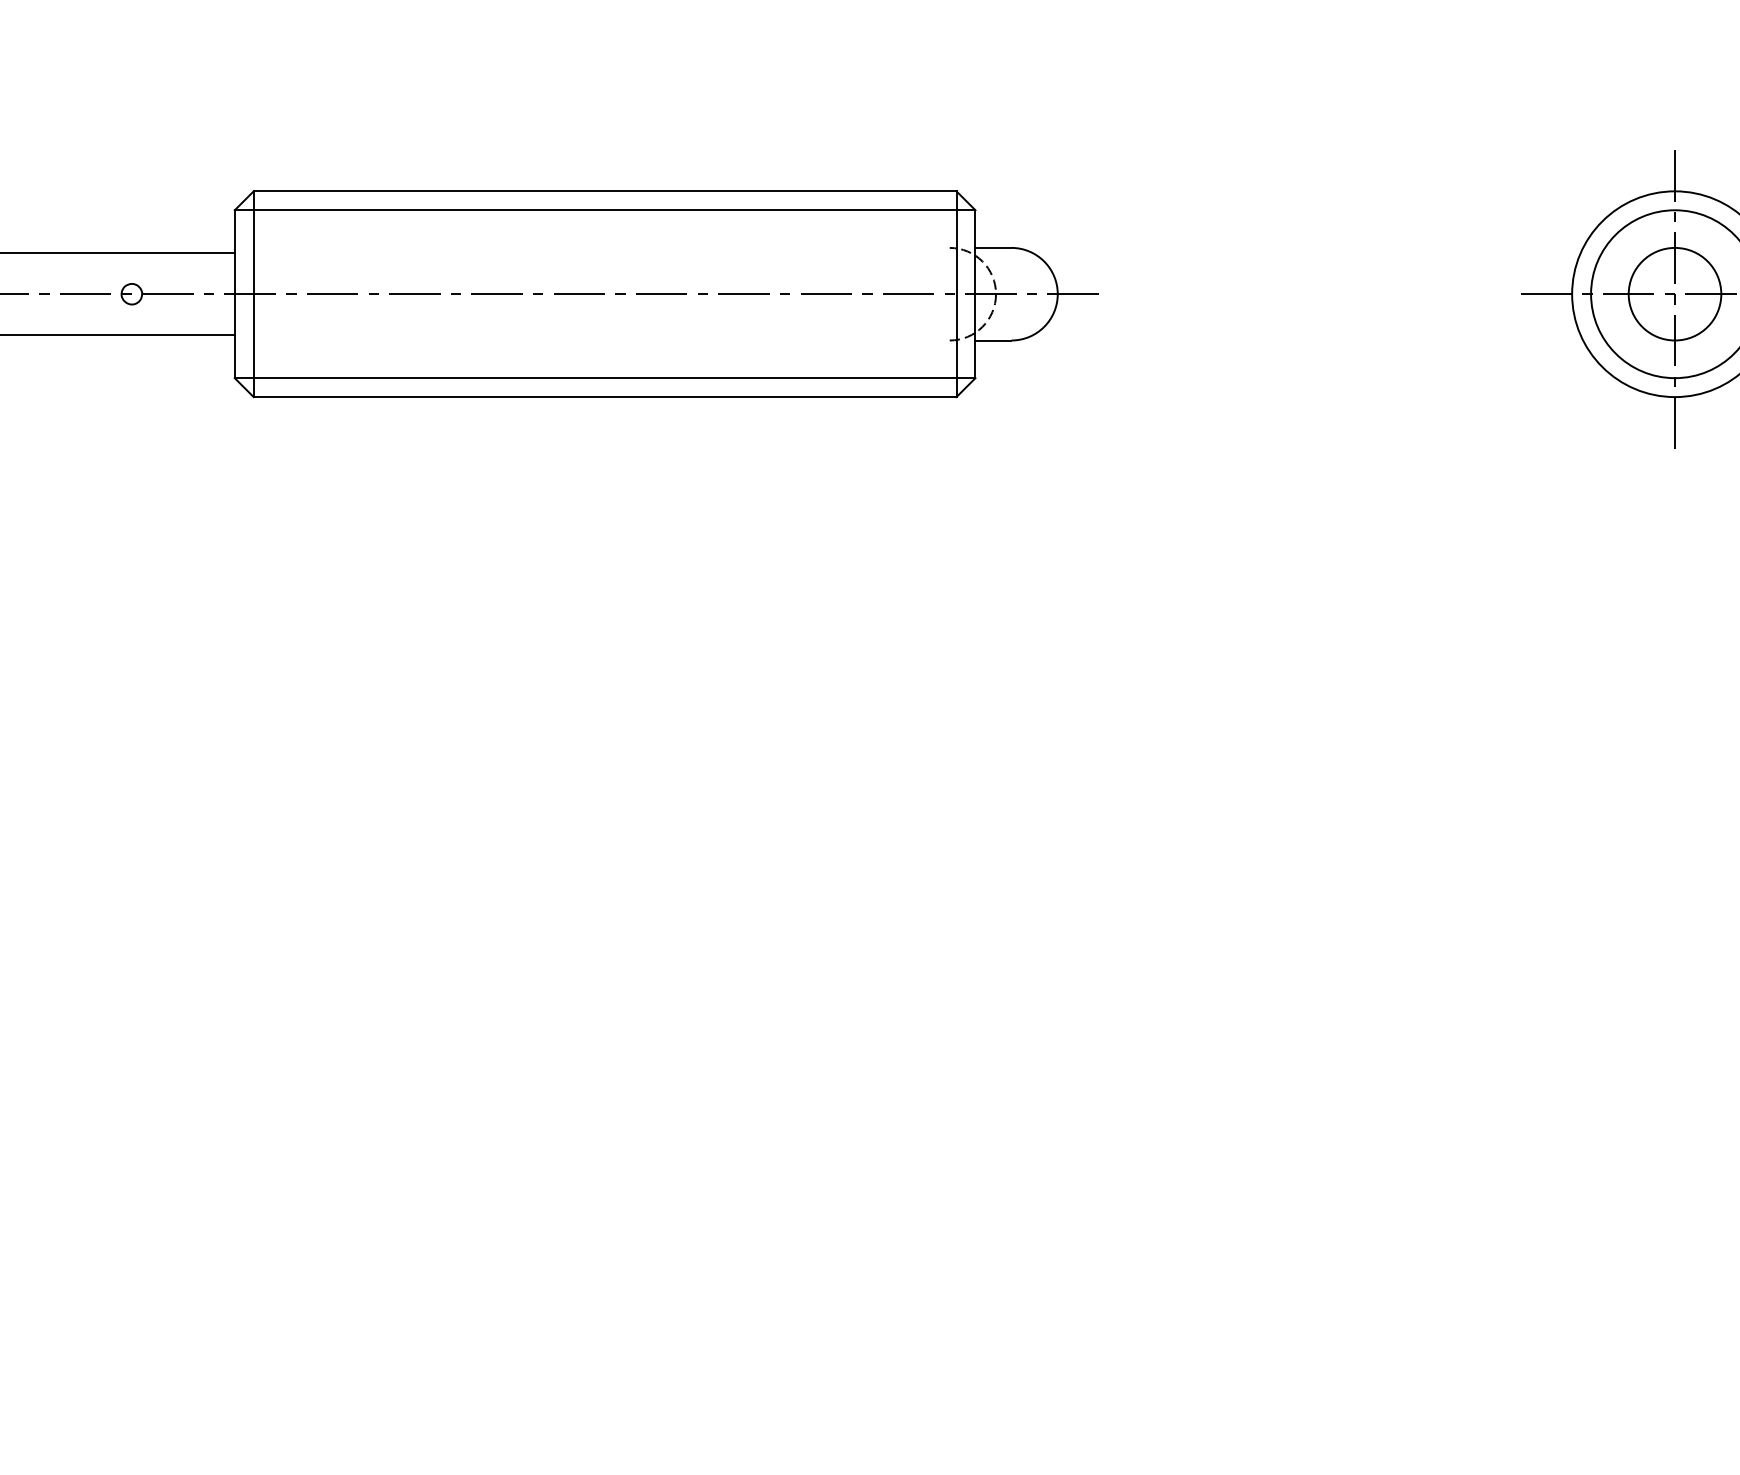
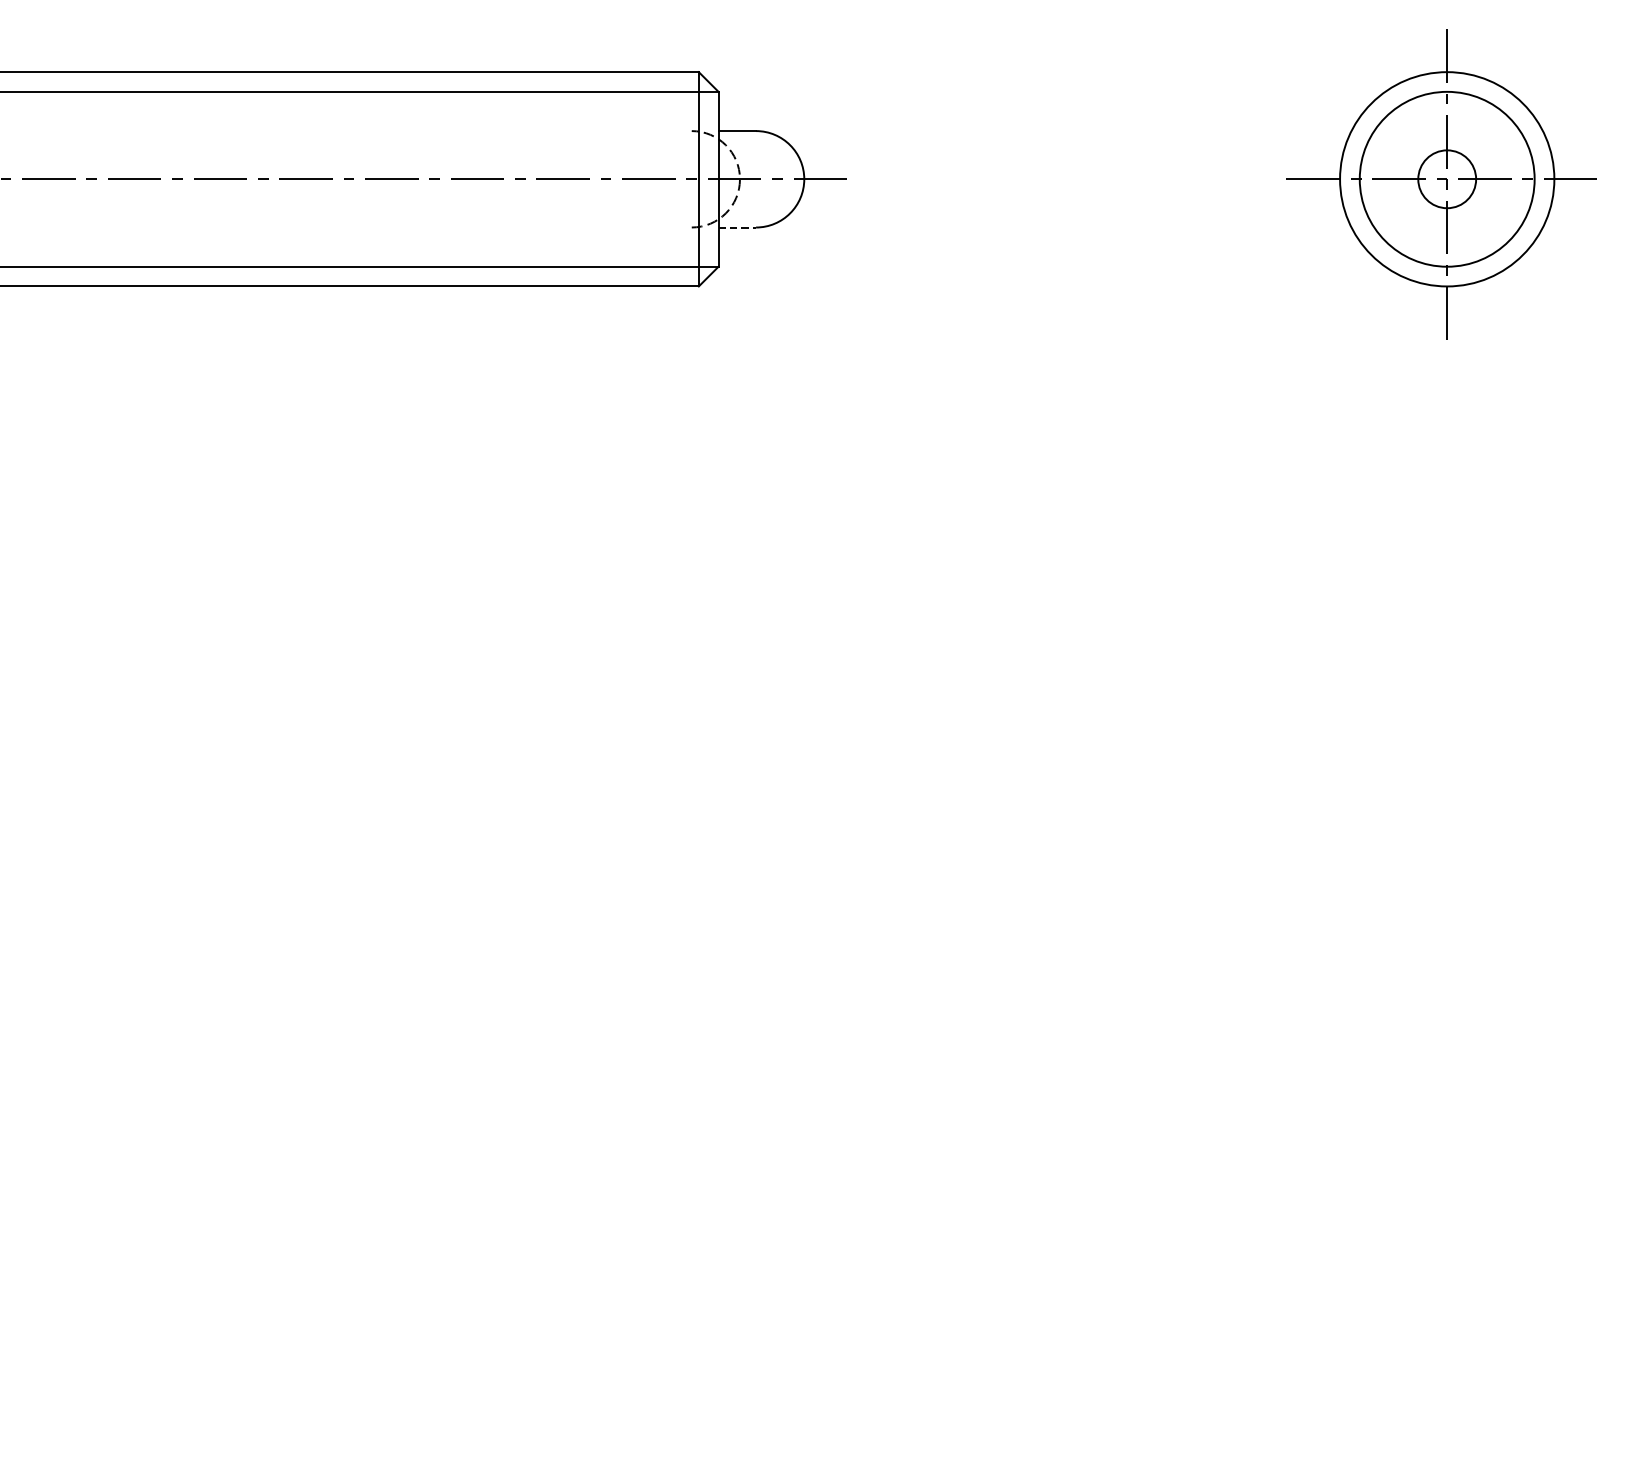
circle: (1674, 293) -> (1446, 178), size x0.6
line: (993, 340) -> (737, 227), solid -> dashed

